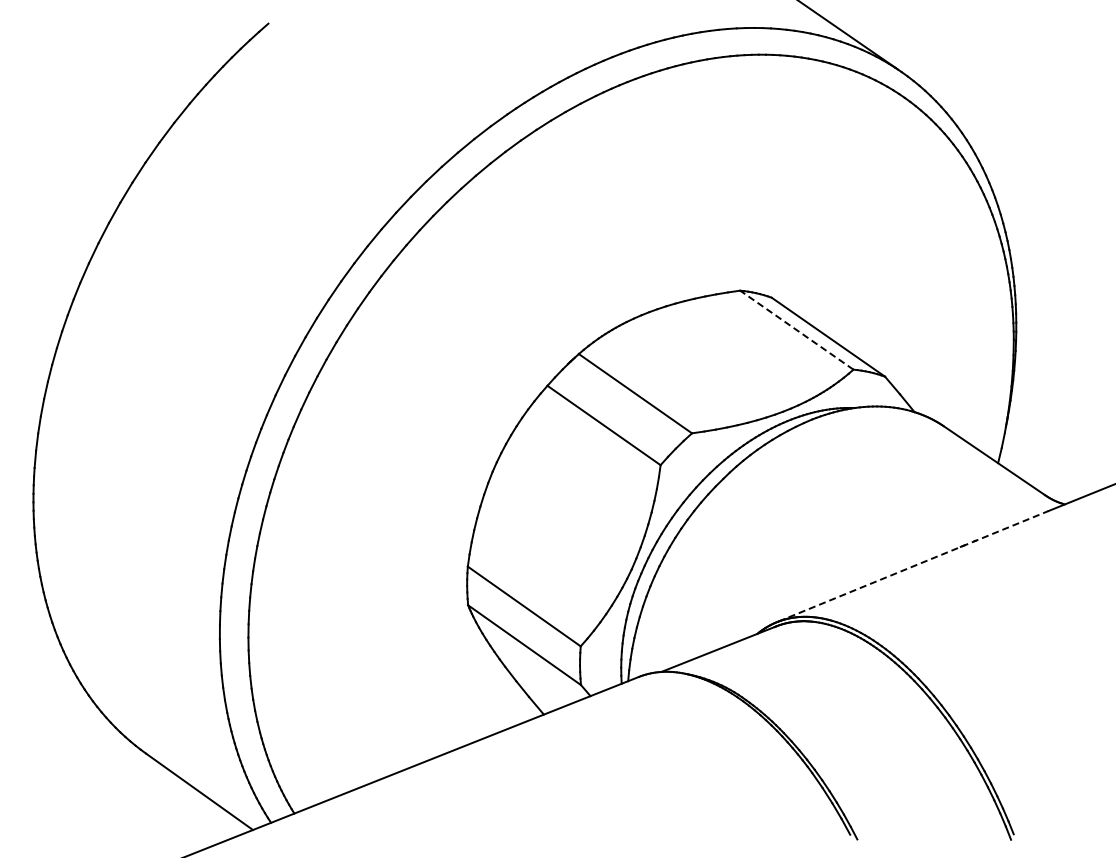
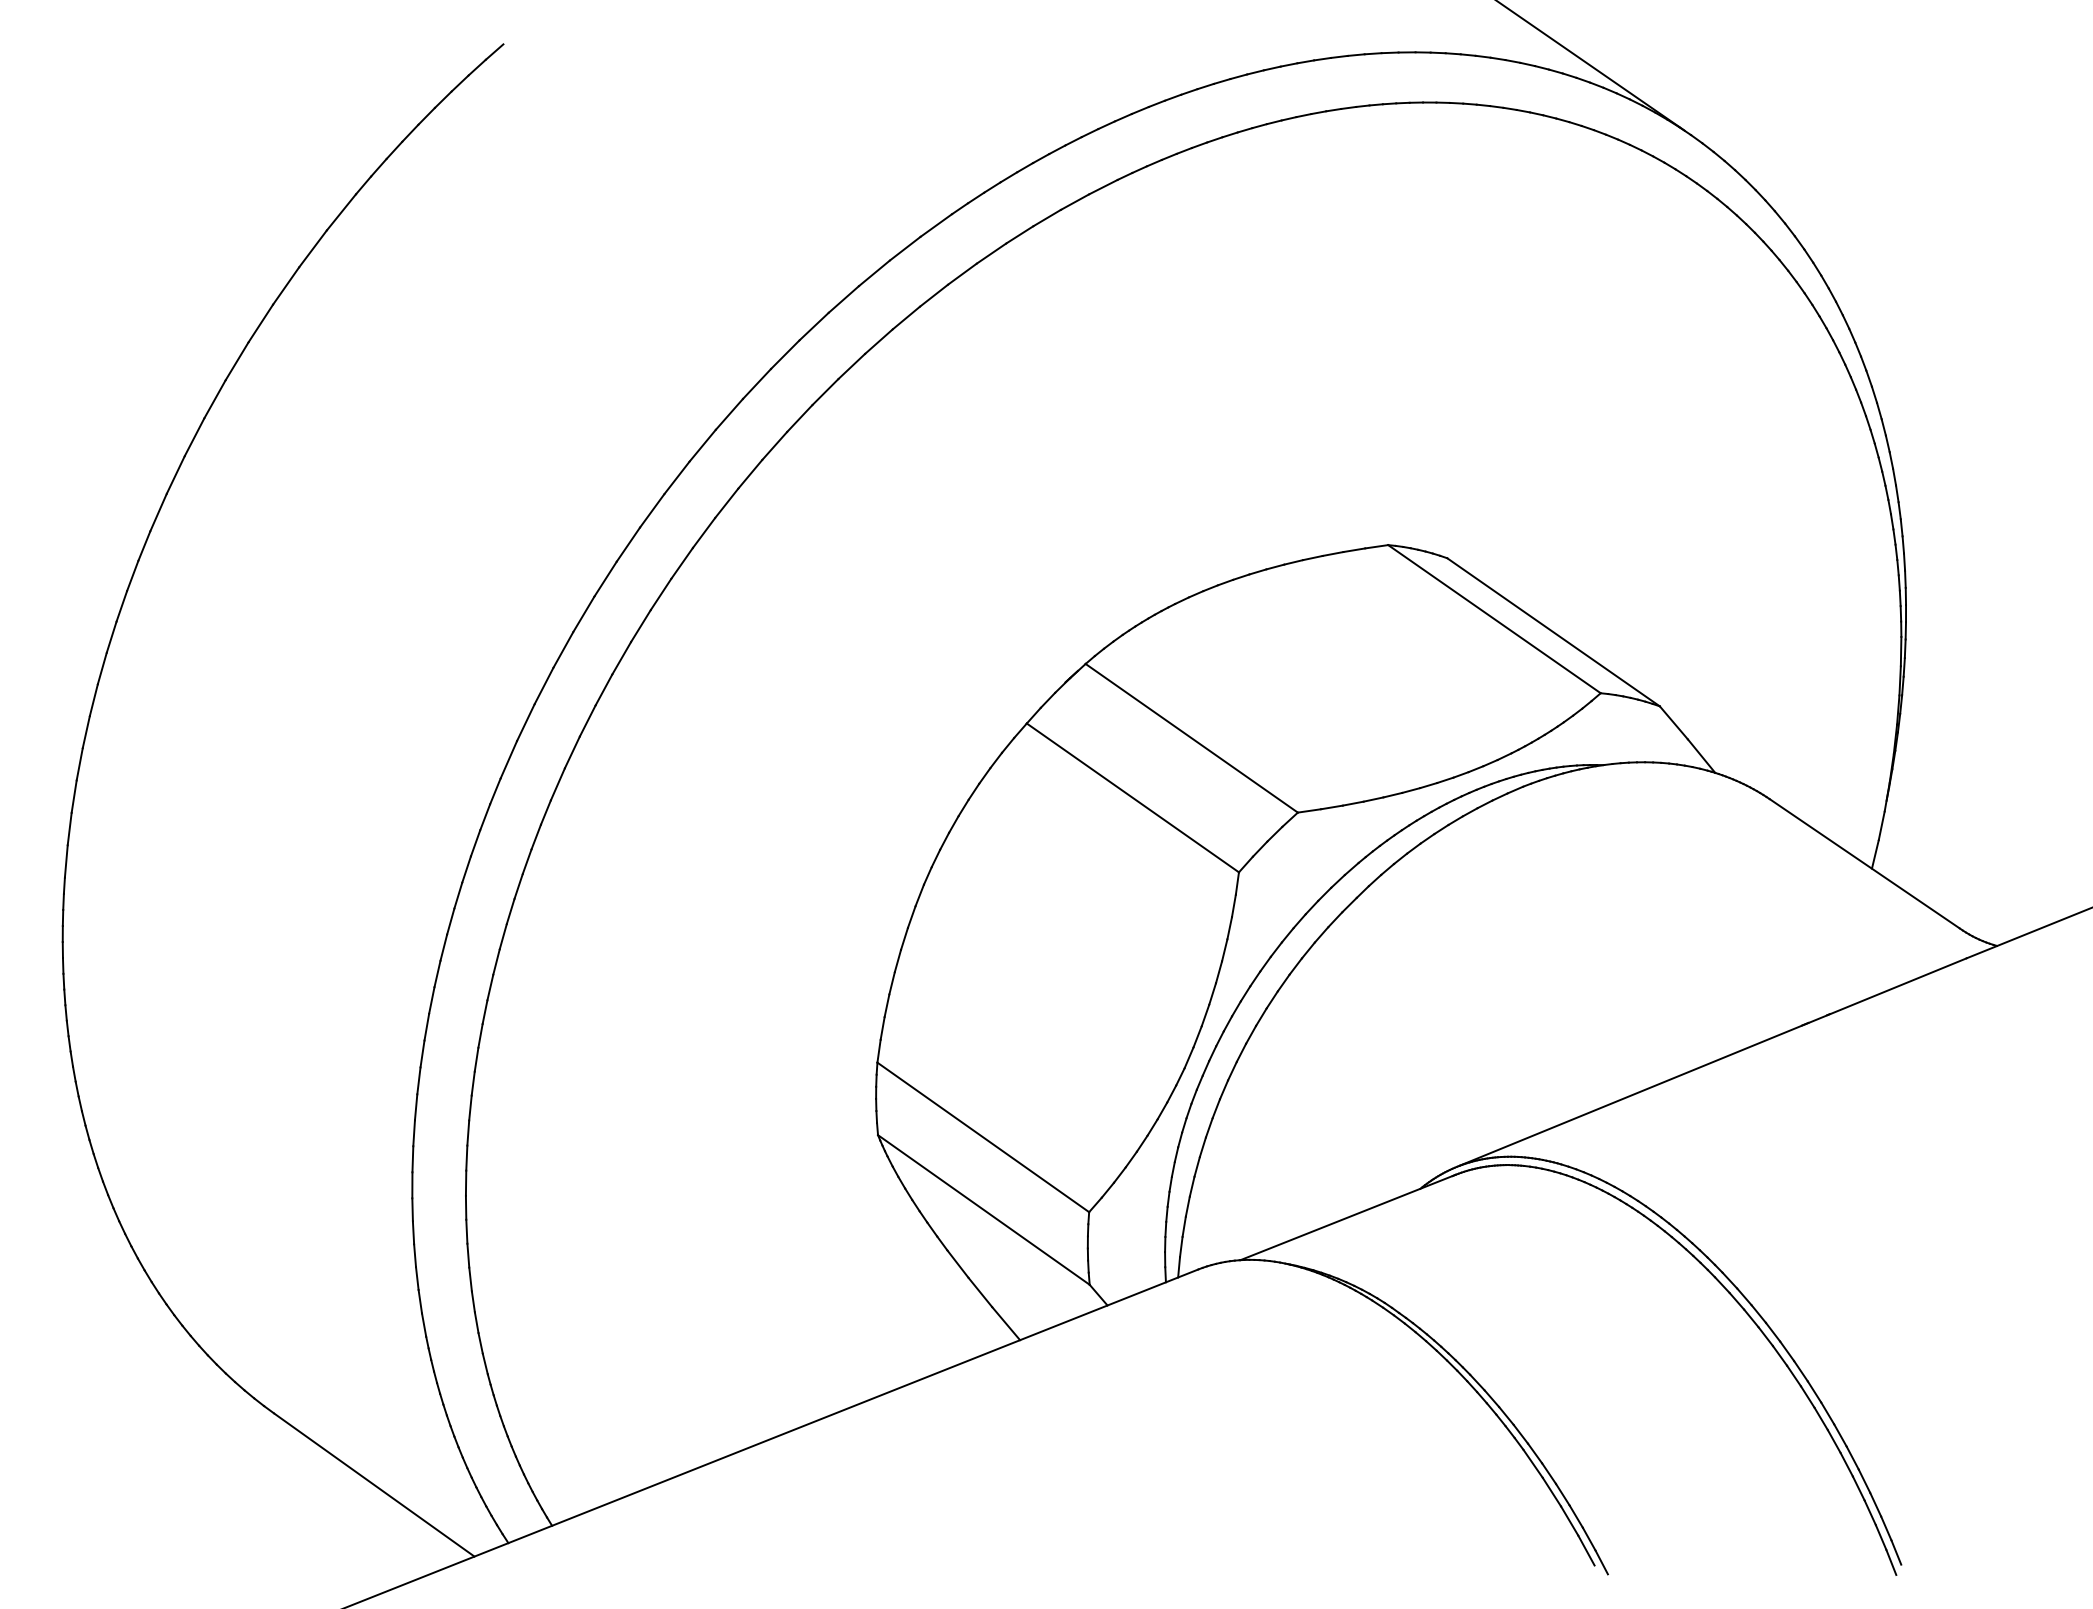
line: (796, 329) -> (1493, 617), dashed -> solid
line: (913, 566) -> (1713, 1062), dashed -> solid

